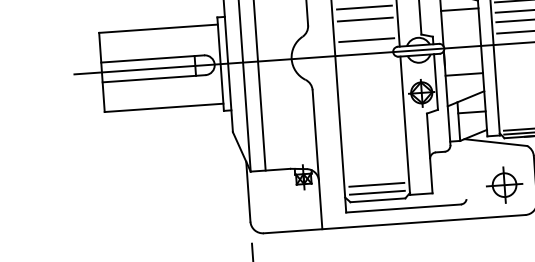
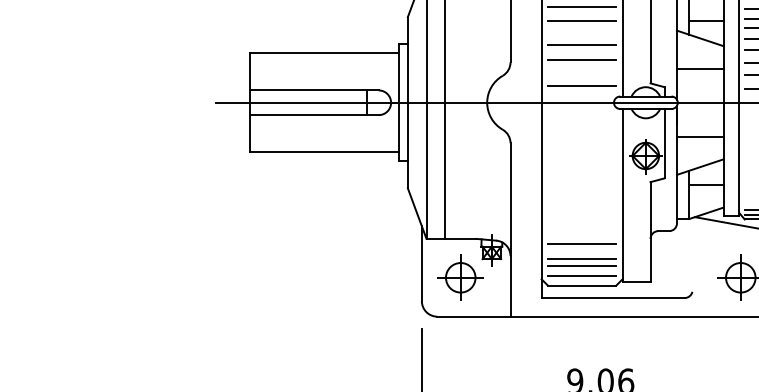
line: (459, 9) -> (700, 68), moved
line: (375, 166) -> (581, 243), added
line: (375, 178) -> (581, 258), added
part: (280, 200) -> (460, 277), added

